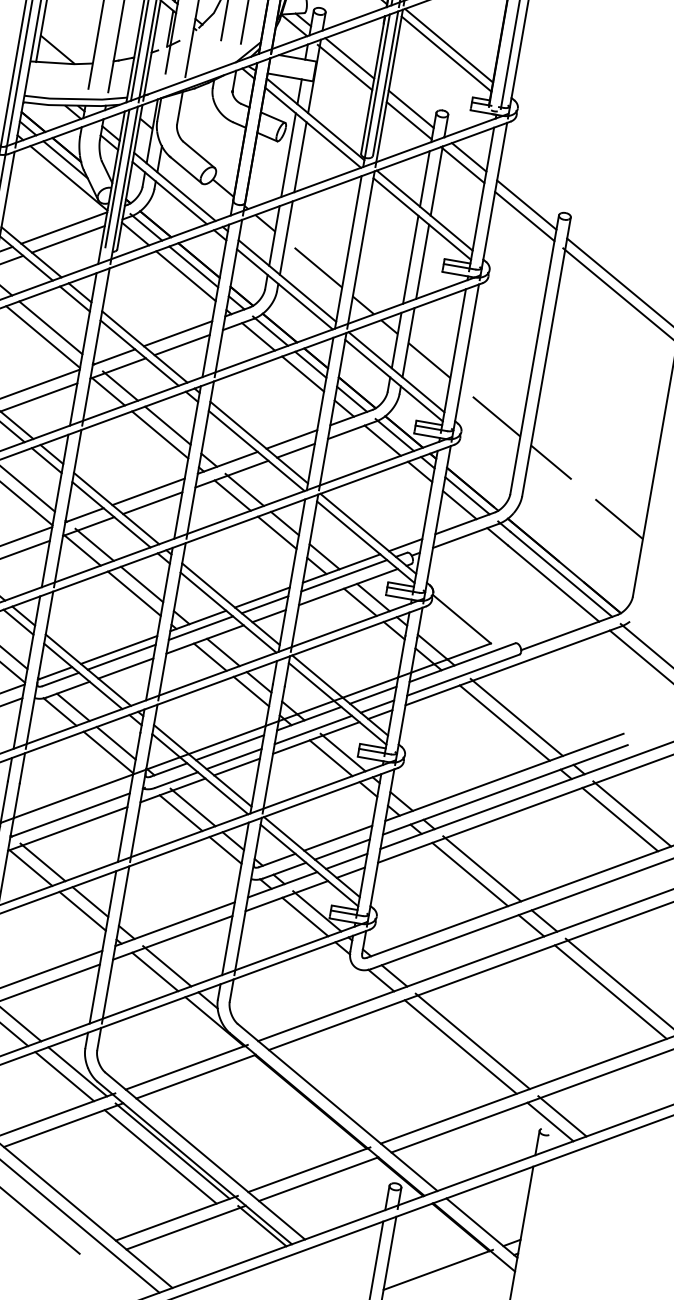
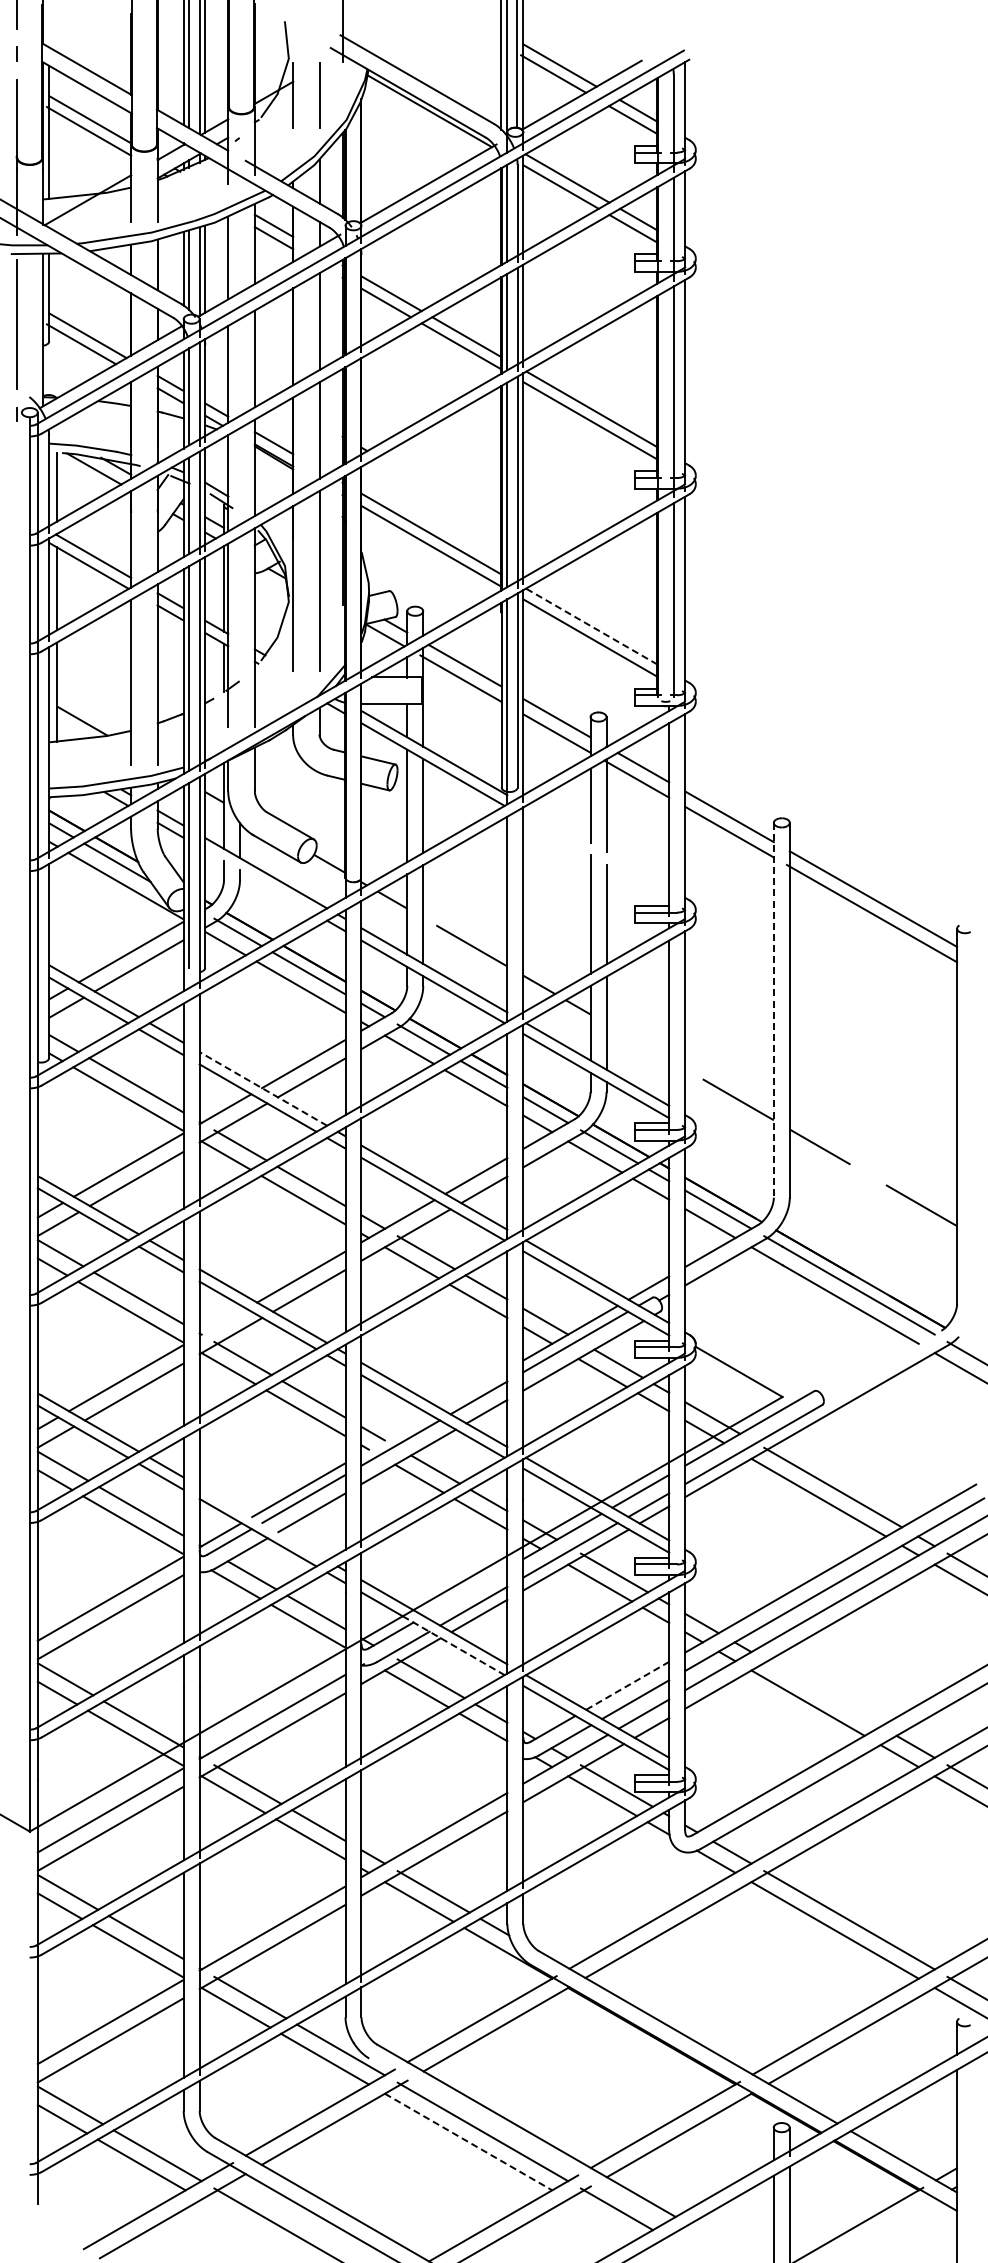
line: (448, 45) -> (591, 626), solid -> dashed
line: (169, 193) -> (260, 882), removed
line: (424, 210) -> (597, 846), removed
line: (422, 218) -> (596, 858), removed
line: (144, 346) -> (263, 1088), solid -> dashed
line: (534, 354) -> (773, 1010), solid -> dashed
line: (429, 360) -> (637, 1041), removed
line: (84, 514) -> (222, 1321), removed
line: (262, 597) -> (473, 1388), removed
line: (198, 620) -> (395, 1433), removed
line: (569, 632) -> (882, 1364), removed
line: (88, 670) -> (263, 1523), removed
line: (229, 747) -> (465, 1592), removed
line: (213, 785) -> (453, 1645), solid -> dashed
line: (338, 838) -> (627, 1686), solid -> dashed
line: (482, 868) -> (822, 1692), removed
line: (160, 1157) -> (468, 2142), solid -> dashed
line: (194, 1163) -> (514, 2142), removed

